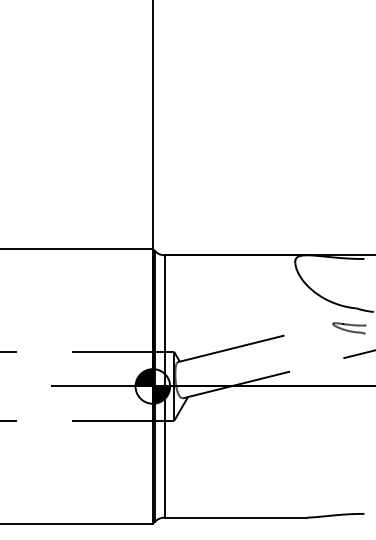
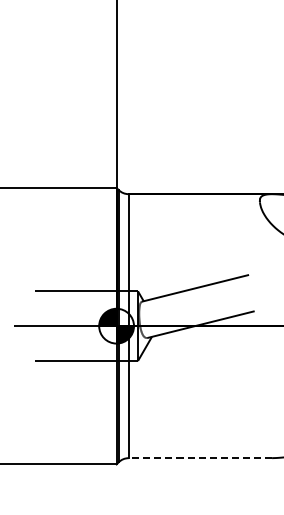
line: (235, 517) -> (199, 458), solid -> dashed

